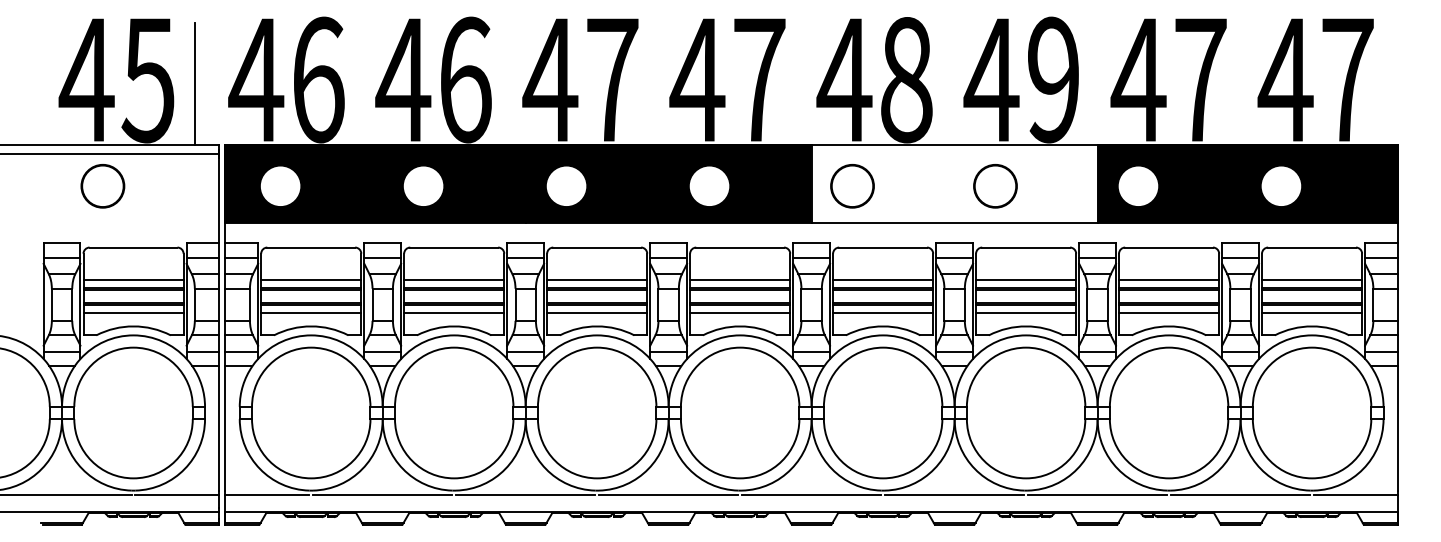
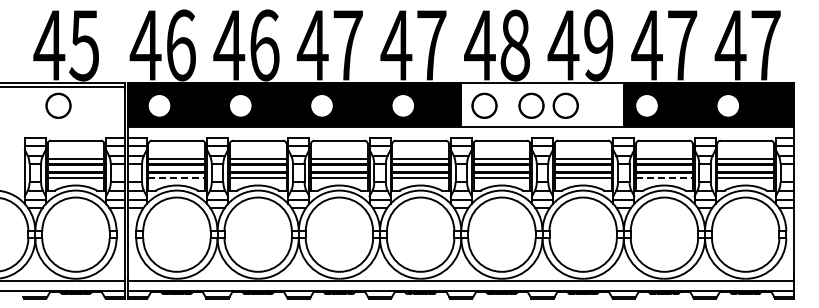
line: (194, 83) -> (110, 47), removed
circle: (935, 185) -> (531, 105), added
line: (312, 312) -> (177, 177), solid -> dashed
line: (1169, 312) -> (664, 177), solid -> dashed

